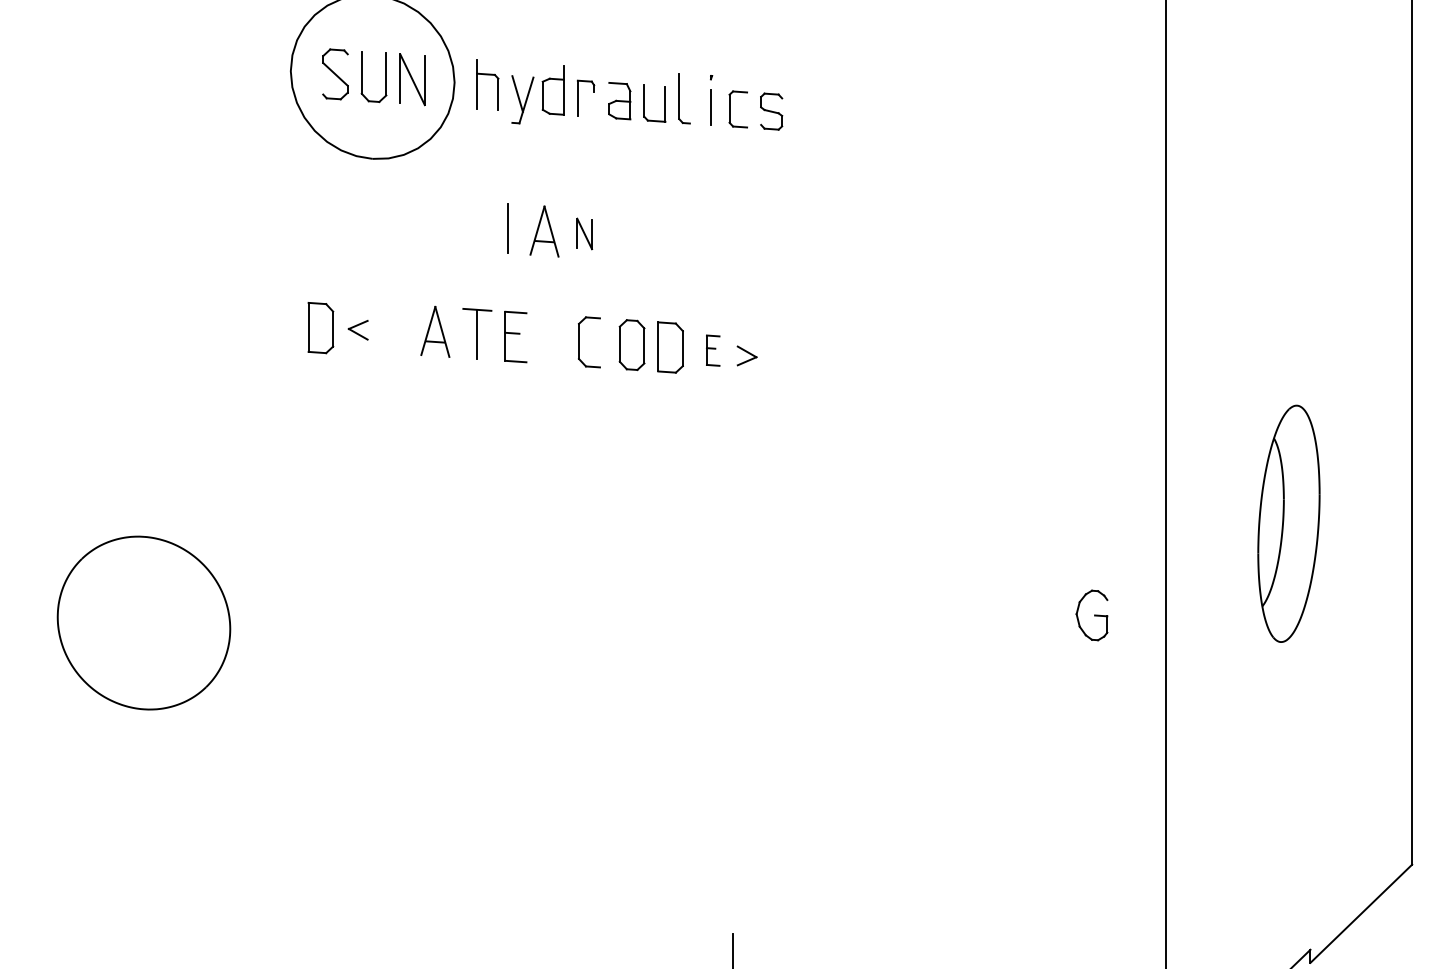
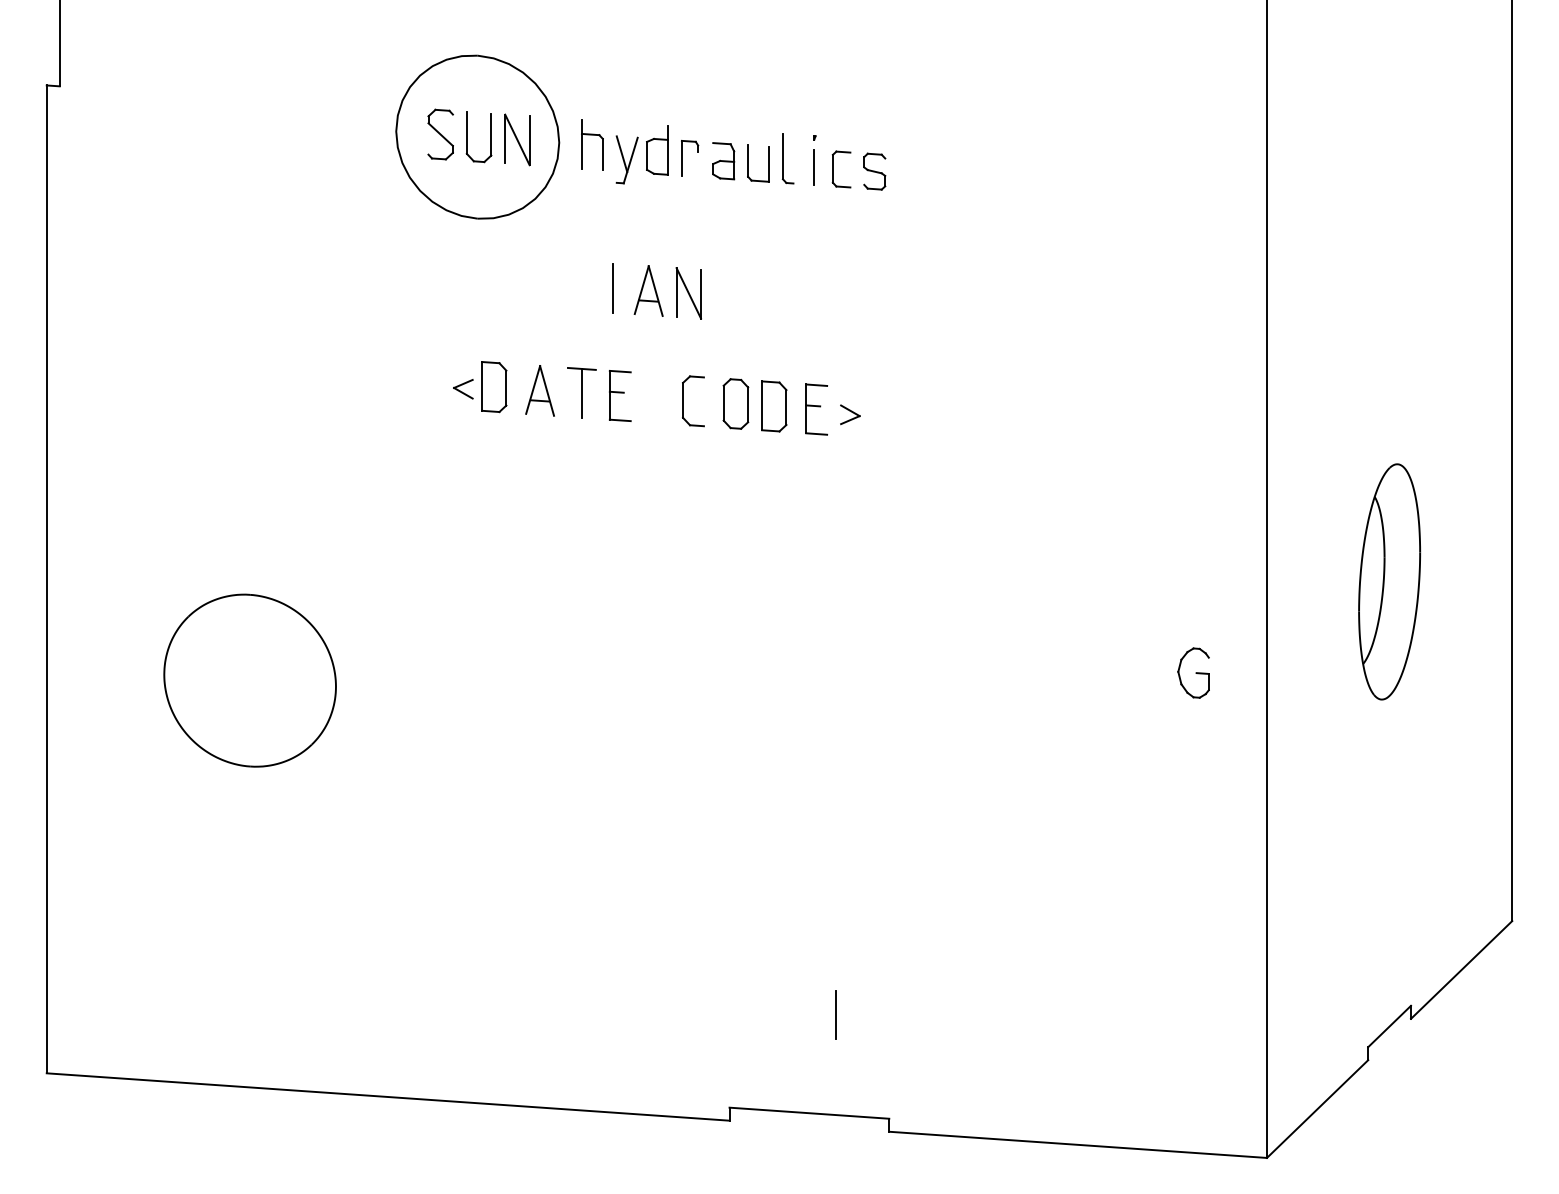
part: (584, 234) -> (688, 293), size x1.67
part: (321, 328) -> (494, 387), moved
part: (713, 350) -> (816, 409), size x1.67

